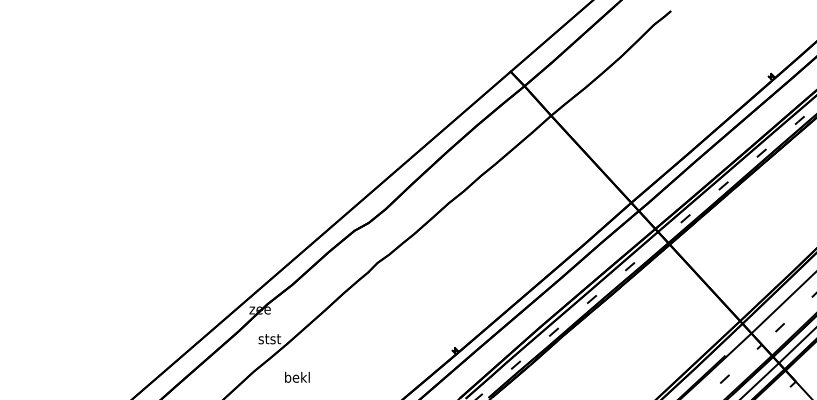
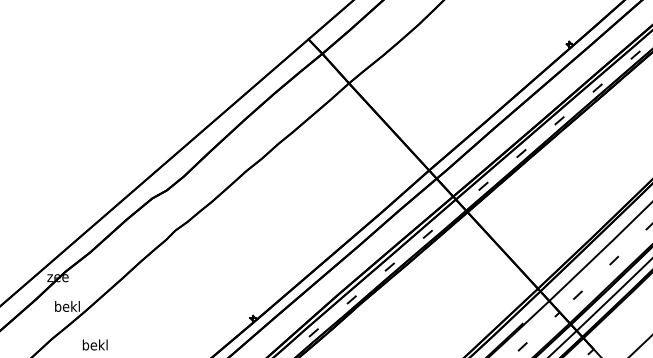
text: (269, 338) -> (67, 306), stst -> bekl

